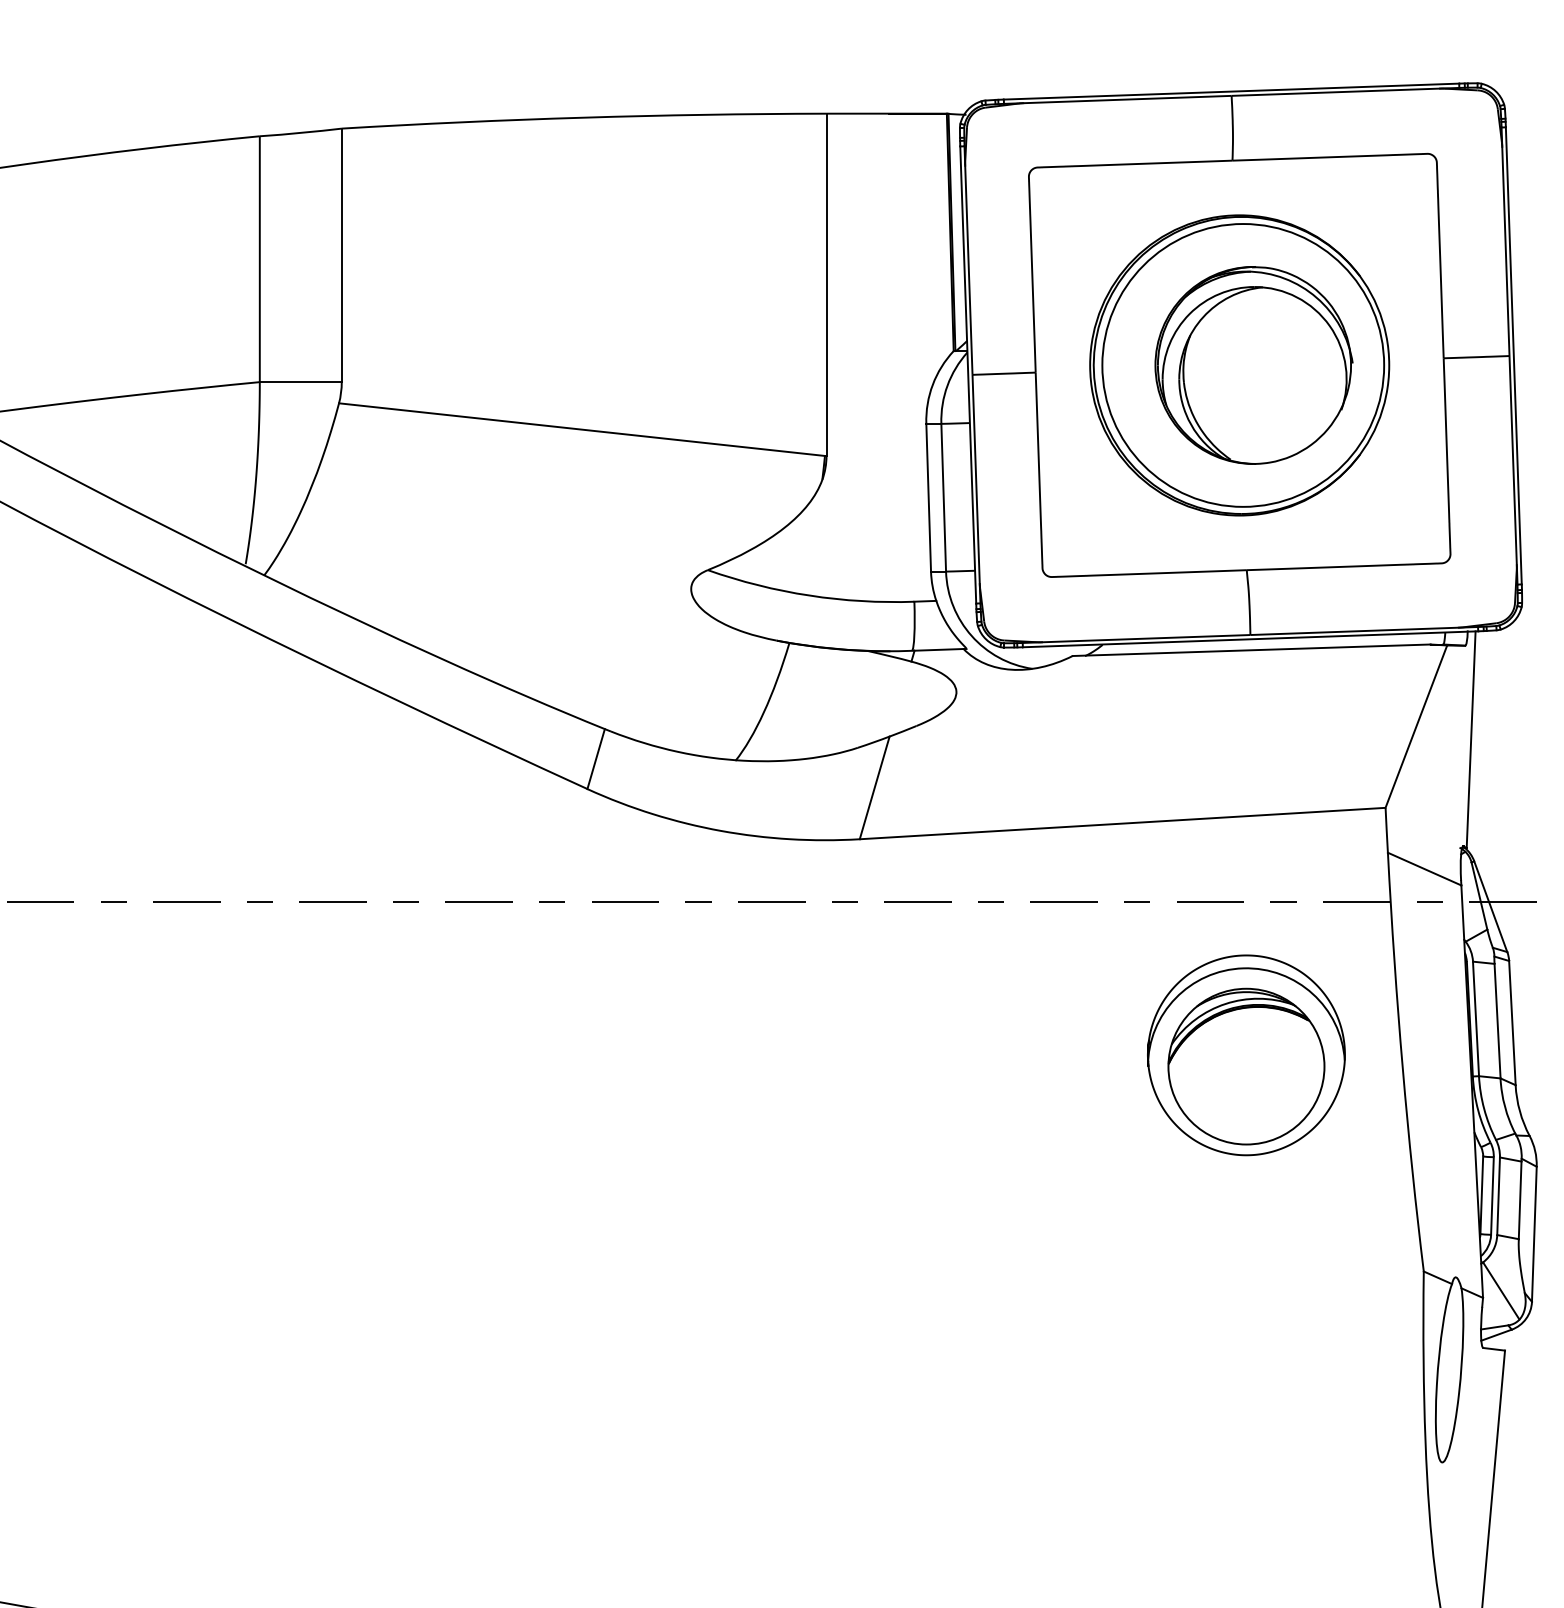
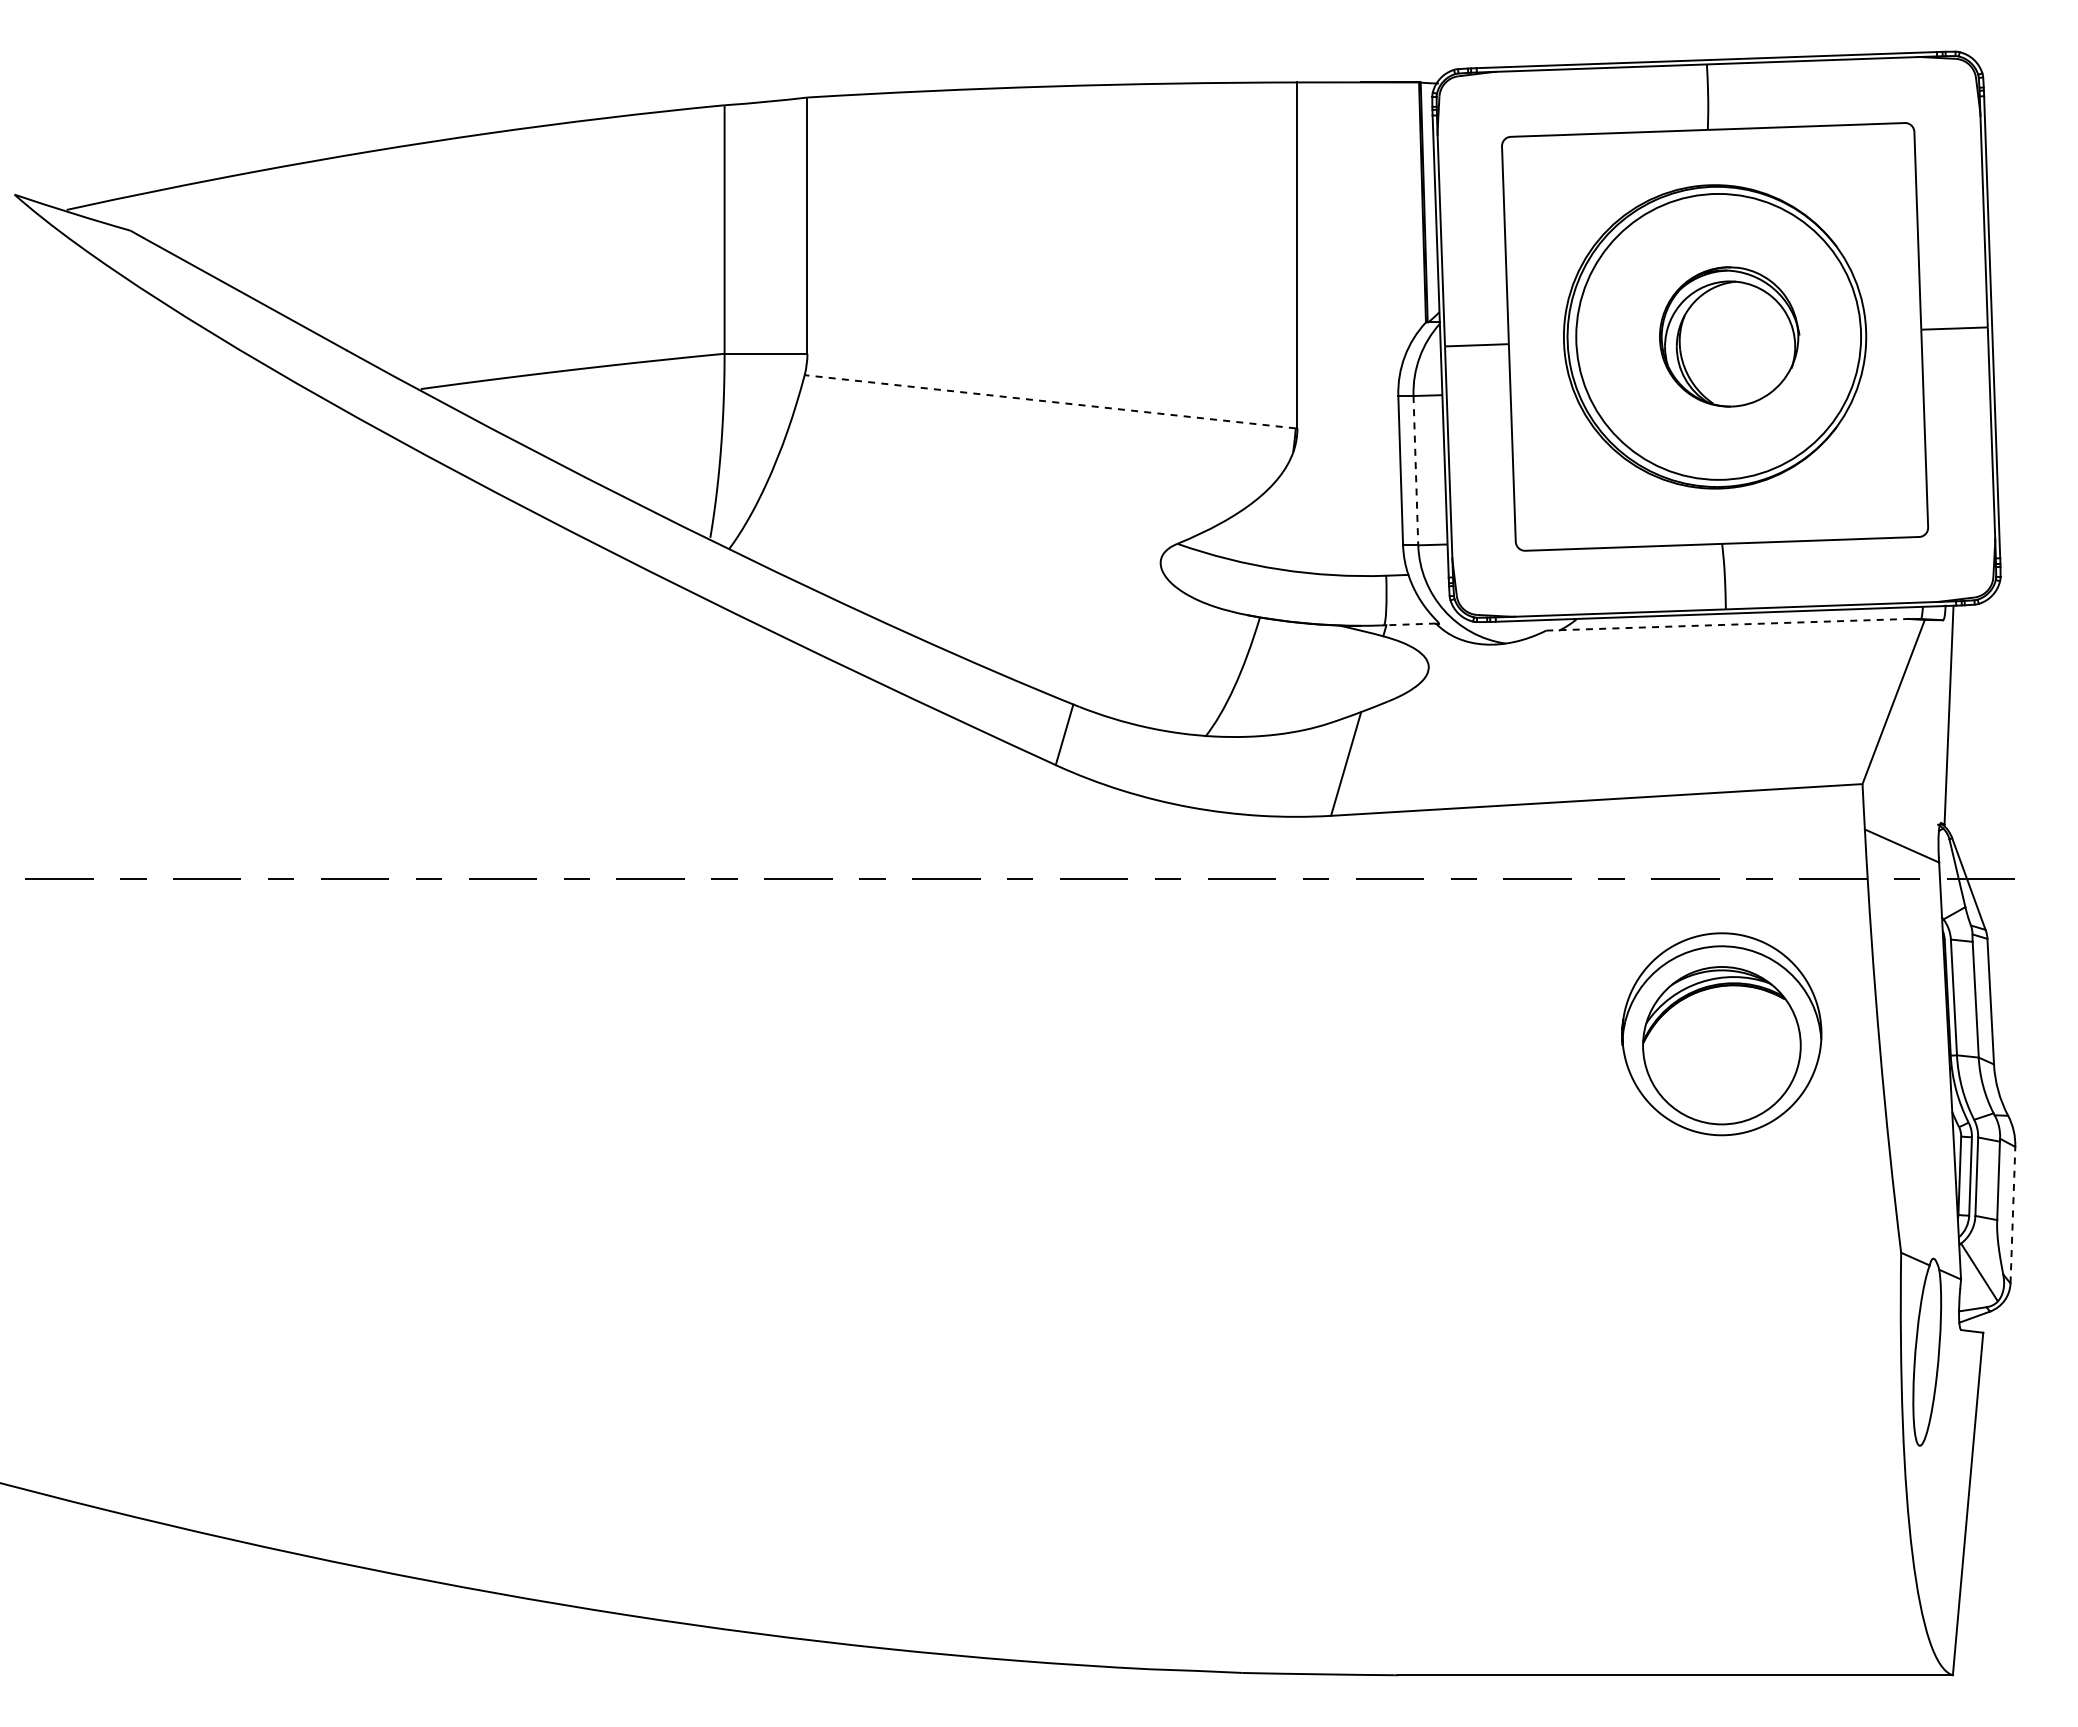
part: (1253, 365) -> (1729, 336), size x0.7
line: (581, 429) -> (1049, 401), solid -> dashed
line: (943, 497) -> (1415, 470), solid -> dashed
line: (939, 649) -> (1411, 624), solid -> dashed
line: (1251, 649) -> (1727, 624), solid -> dashed
line: (1533, 1233) -> (2012, 1214), solid -> dashed

